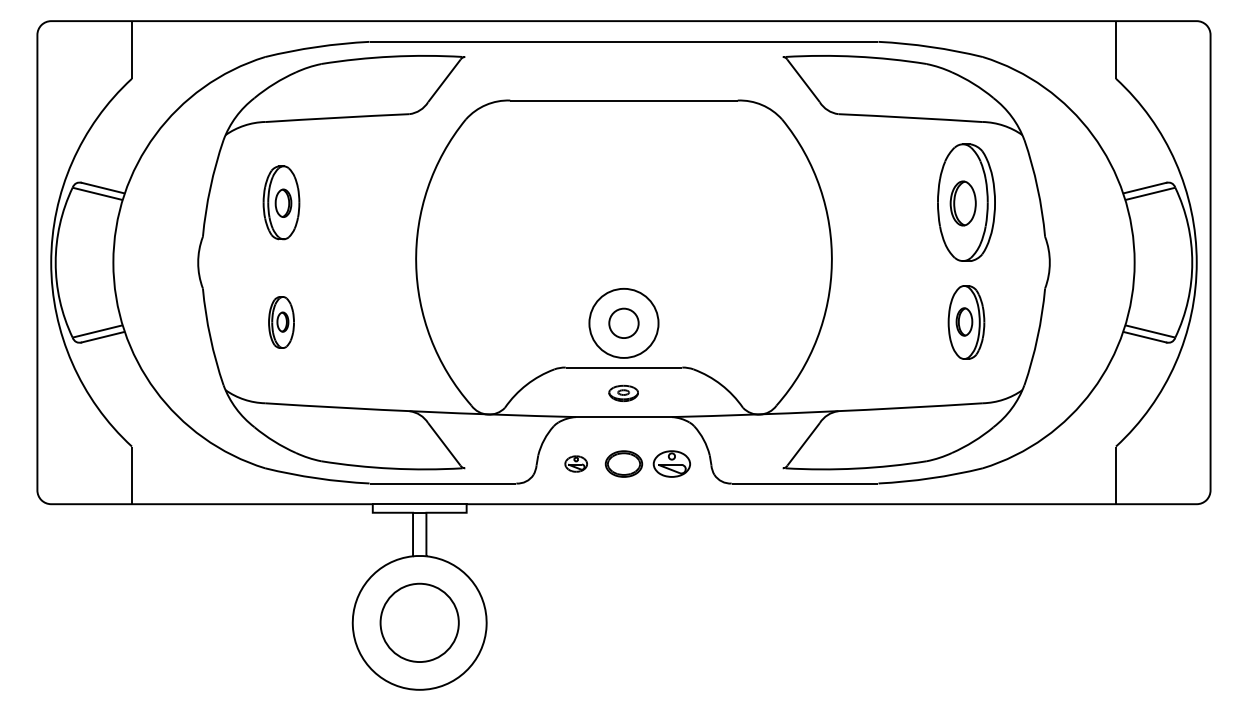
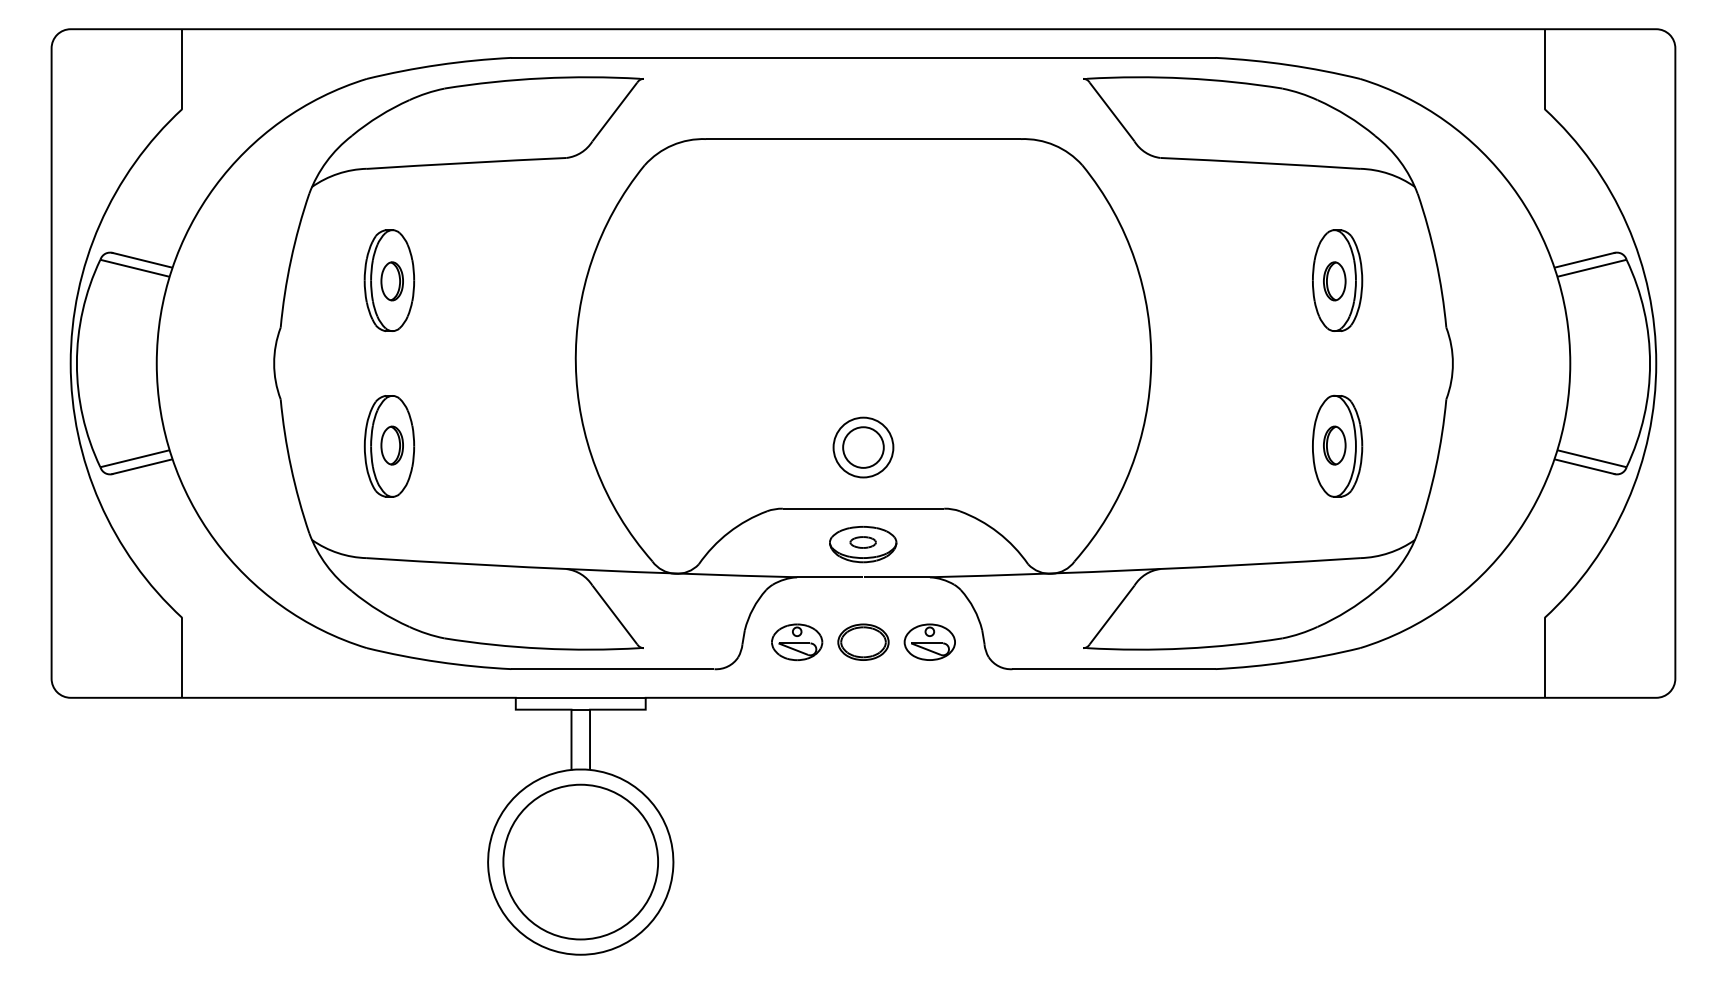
part: (966, 202) -> (1337, 280), size x0.62
part: (281, 322) -> (389, 446), size x1.43
circle: (623, 323) -> (862, 447), size x0.62
part: (623, 393) -> (862, 544), size x1.67
part: (576, 463) -> (797, 641), size x1.67
circle: (419, 622) -> (580, 861), size x1.43

